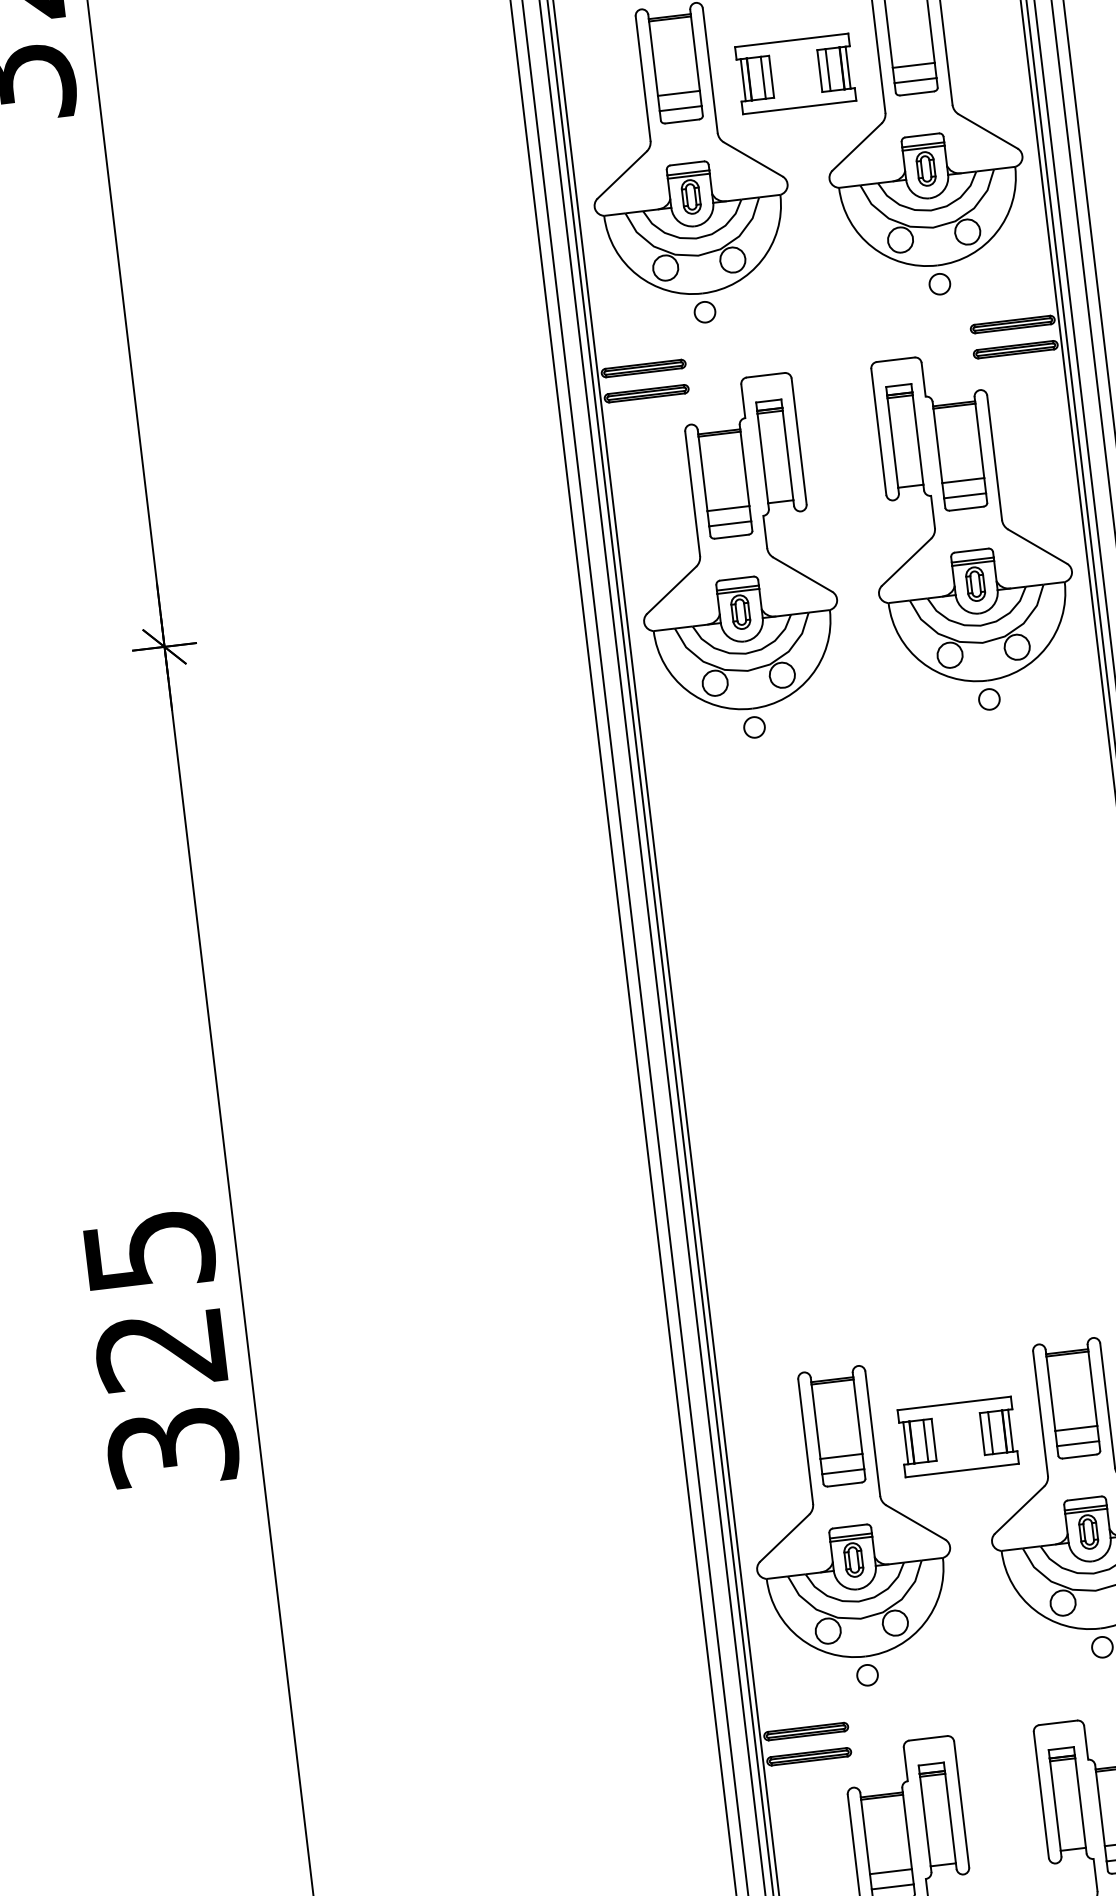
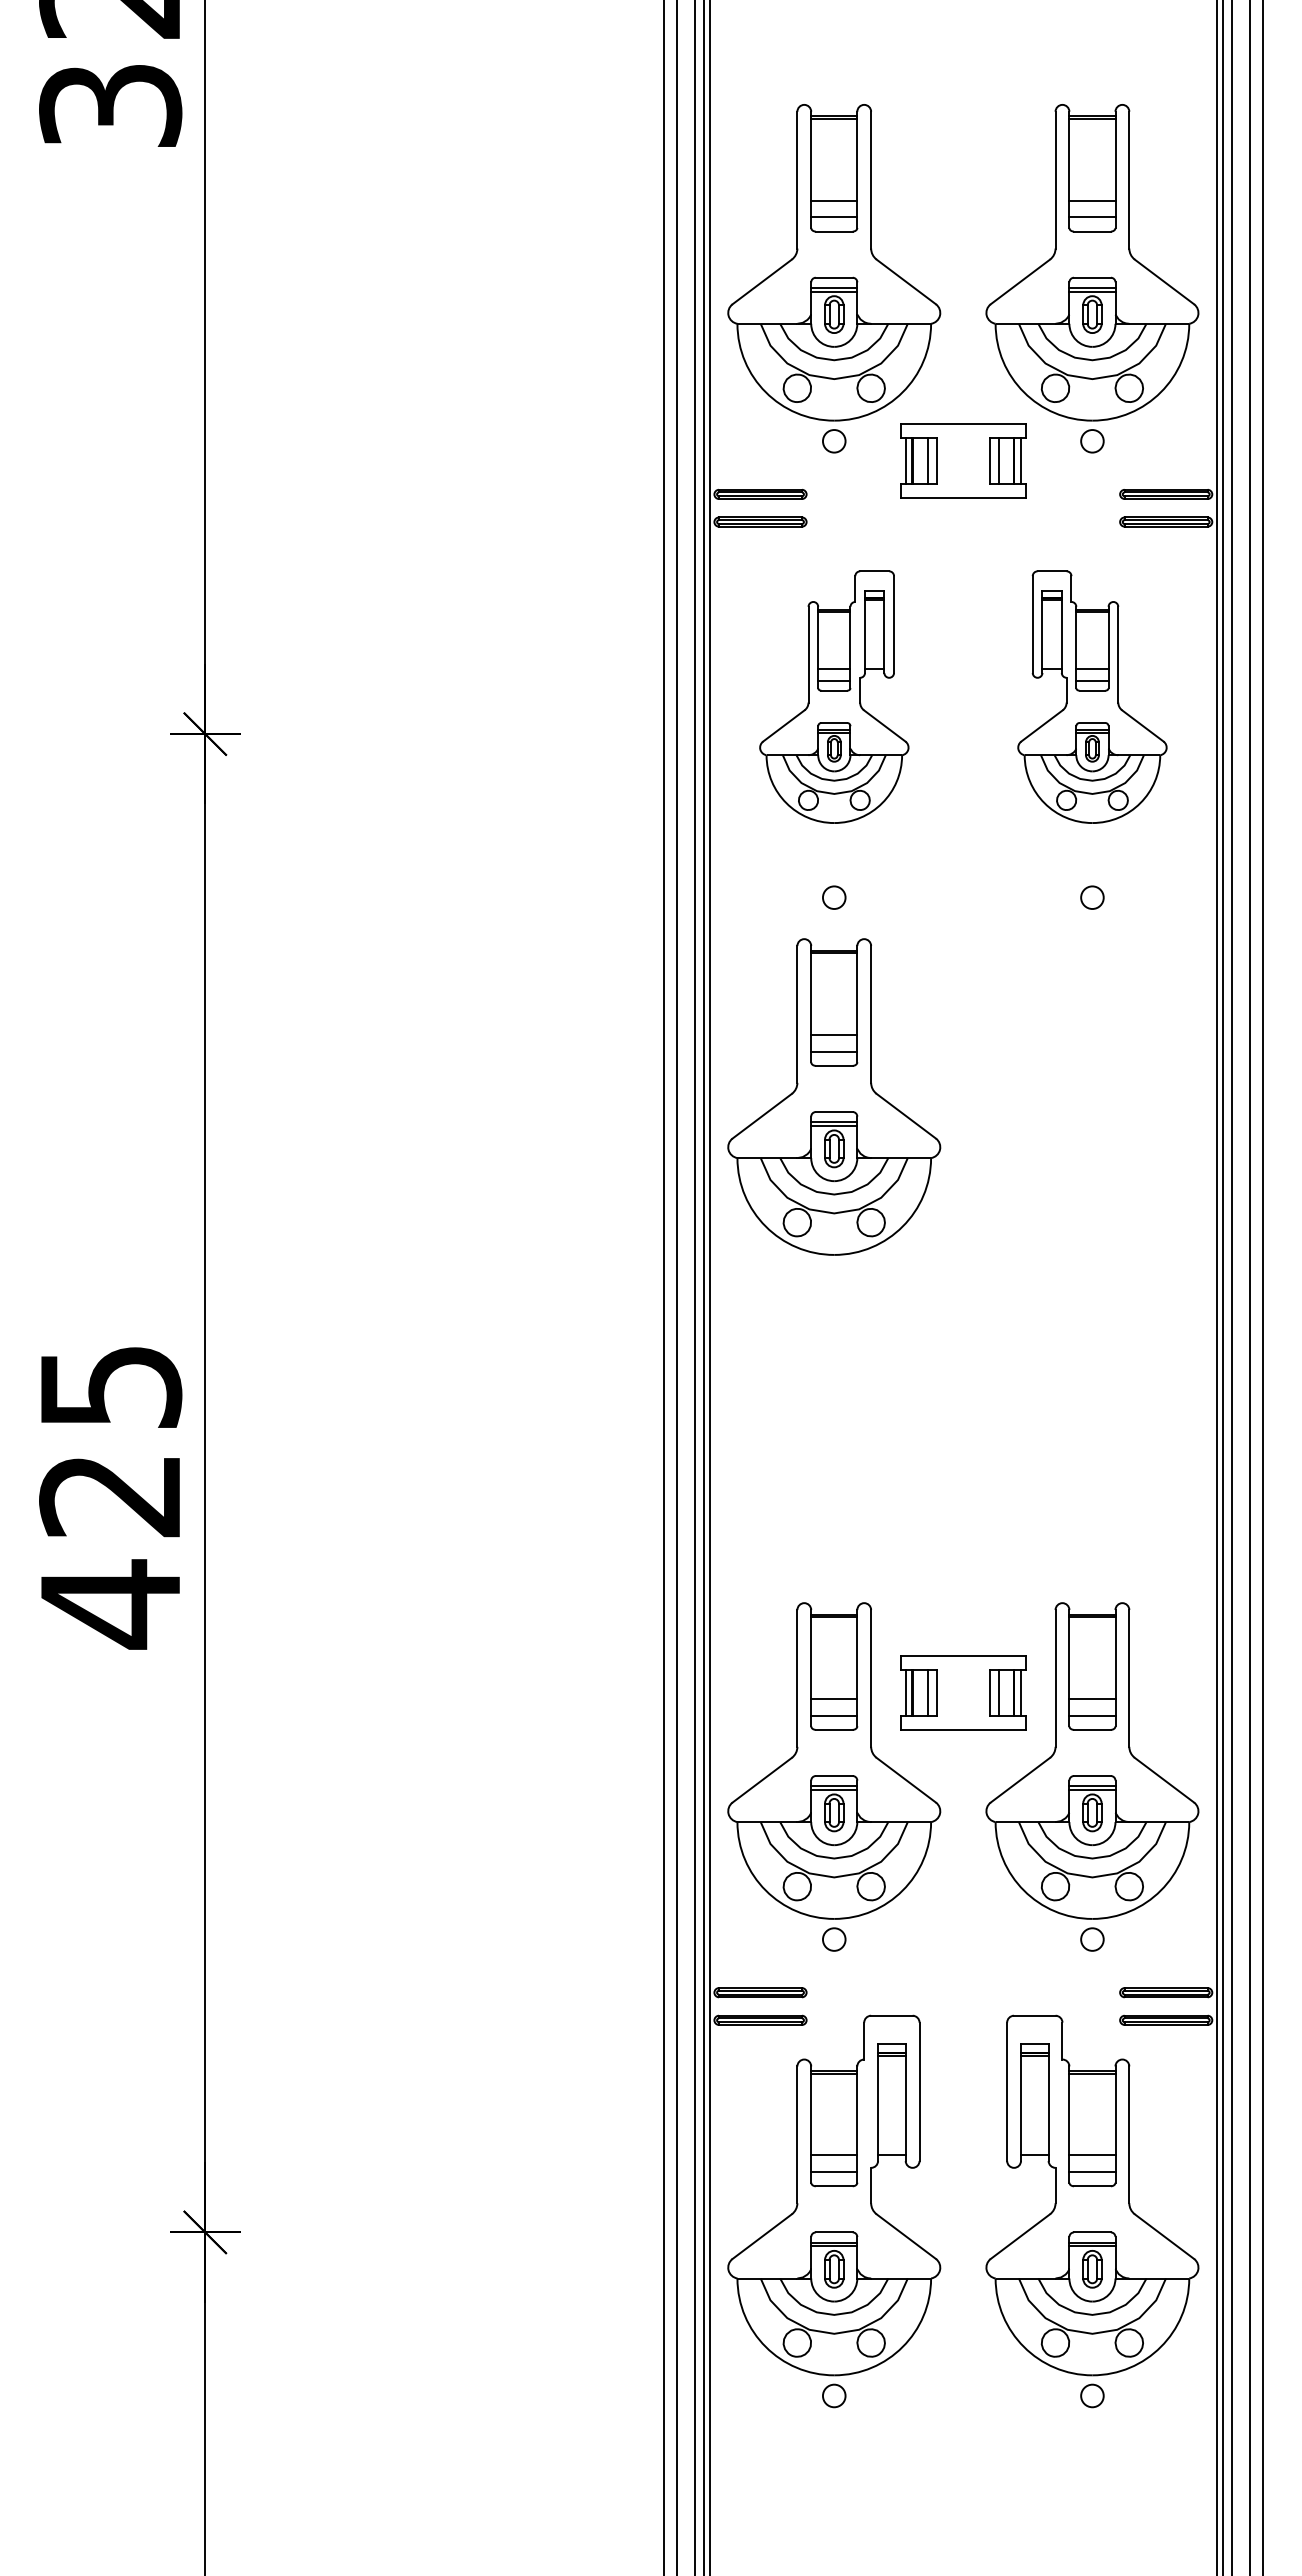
part: (795, 73) -> (963, 460), moved
part: (967, 516) -> (1092, 696), size x0.7
part: (732, 544) -> (834, 696), size x0.7
part: (776, 908) -> (834, 1096), added
text: (172, 1448) -> (110, 1604), 325 -> 425

